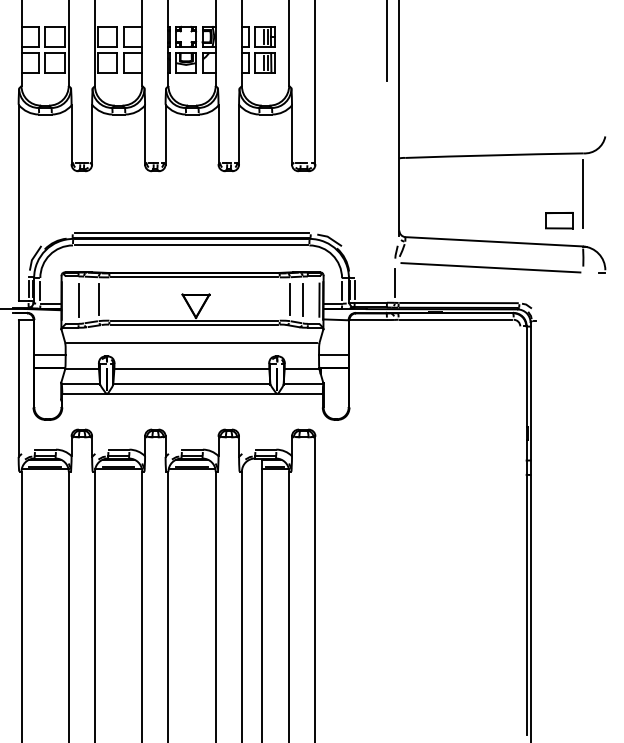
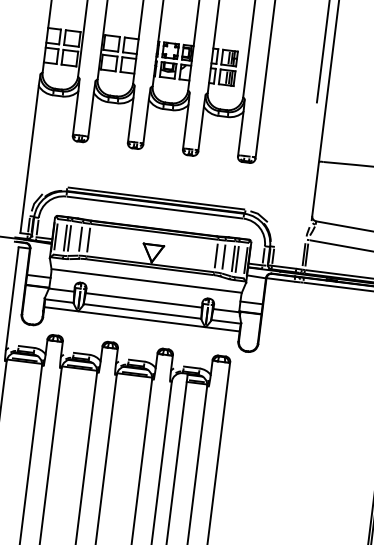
line: (398, 282) -> (306, 254), added
line: (109, 298) -> (88, 239), added
line: (279, 298) -> (216, 255), added
line: (65, 299) -> (55, 236), added
line: (83, 299) -> (69, 238), added
line: (307, 299) -> (237, 258), added

